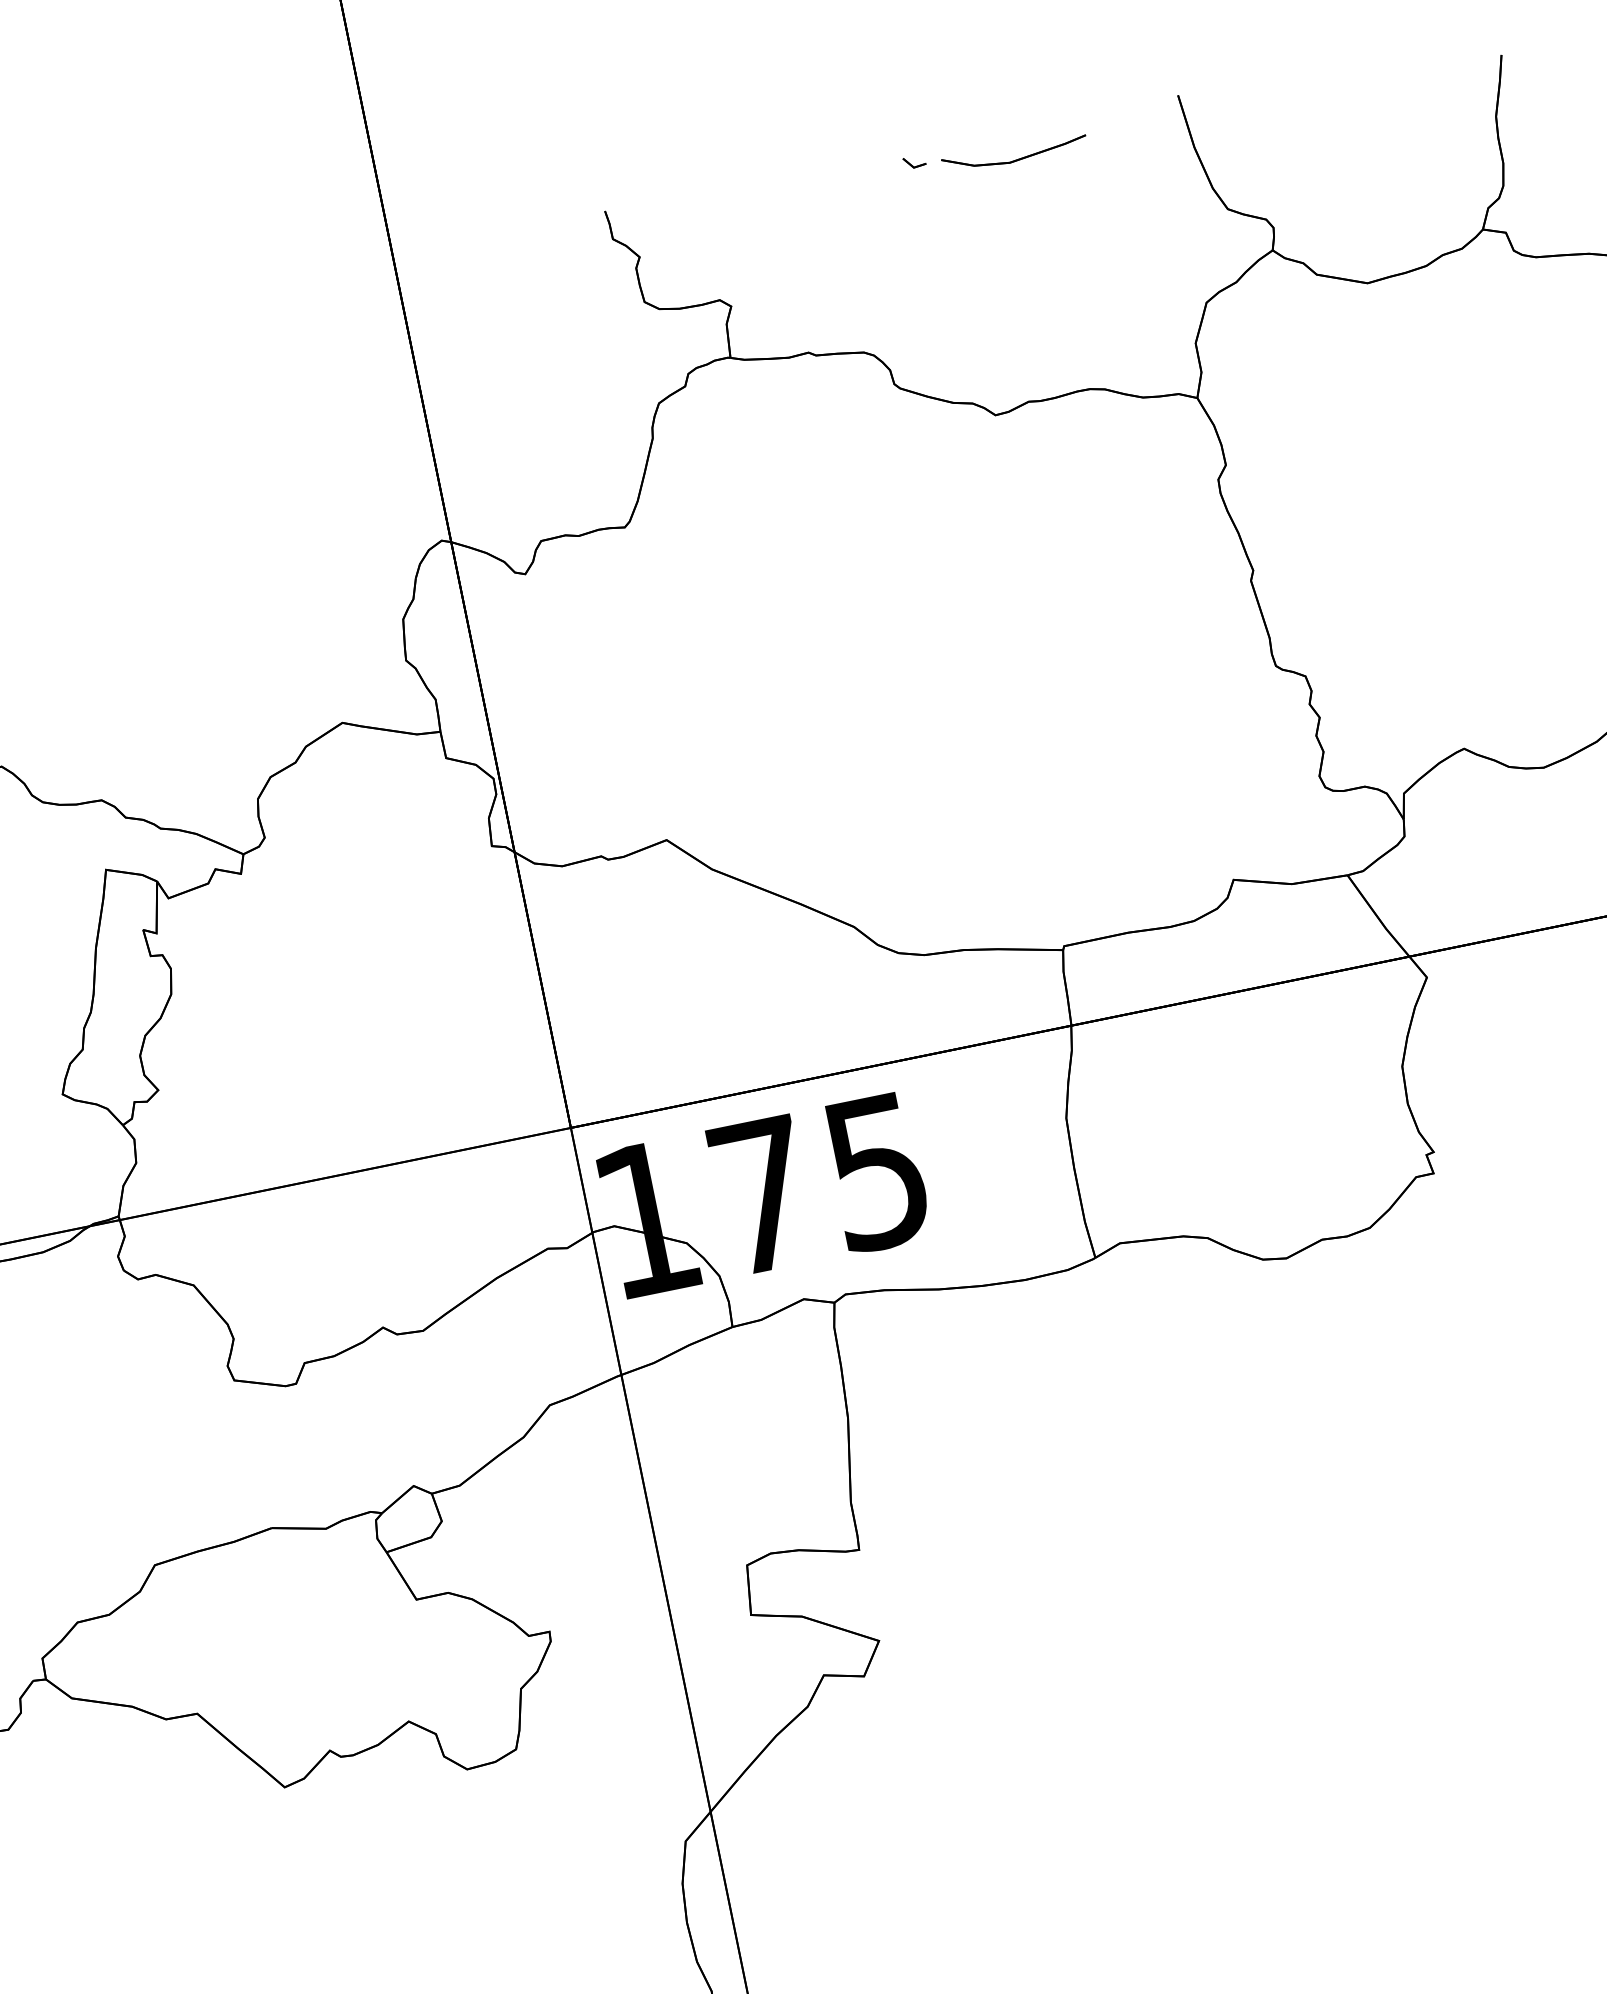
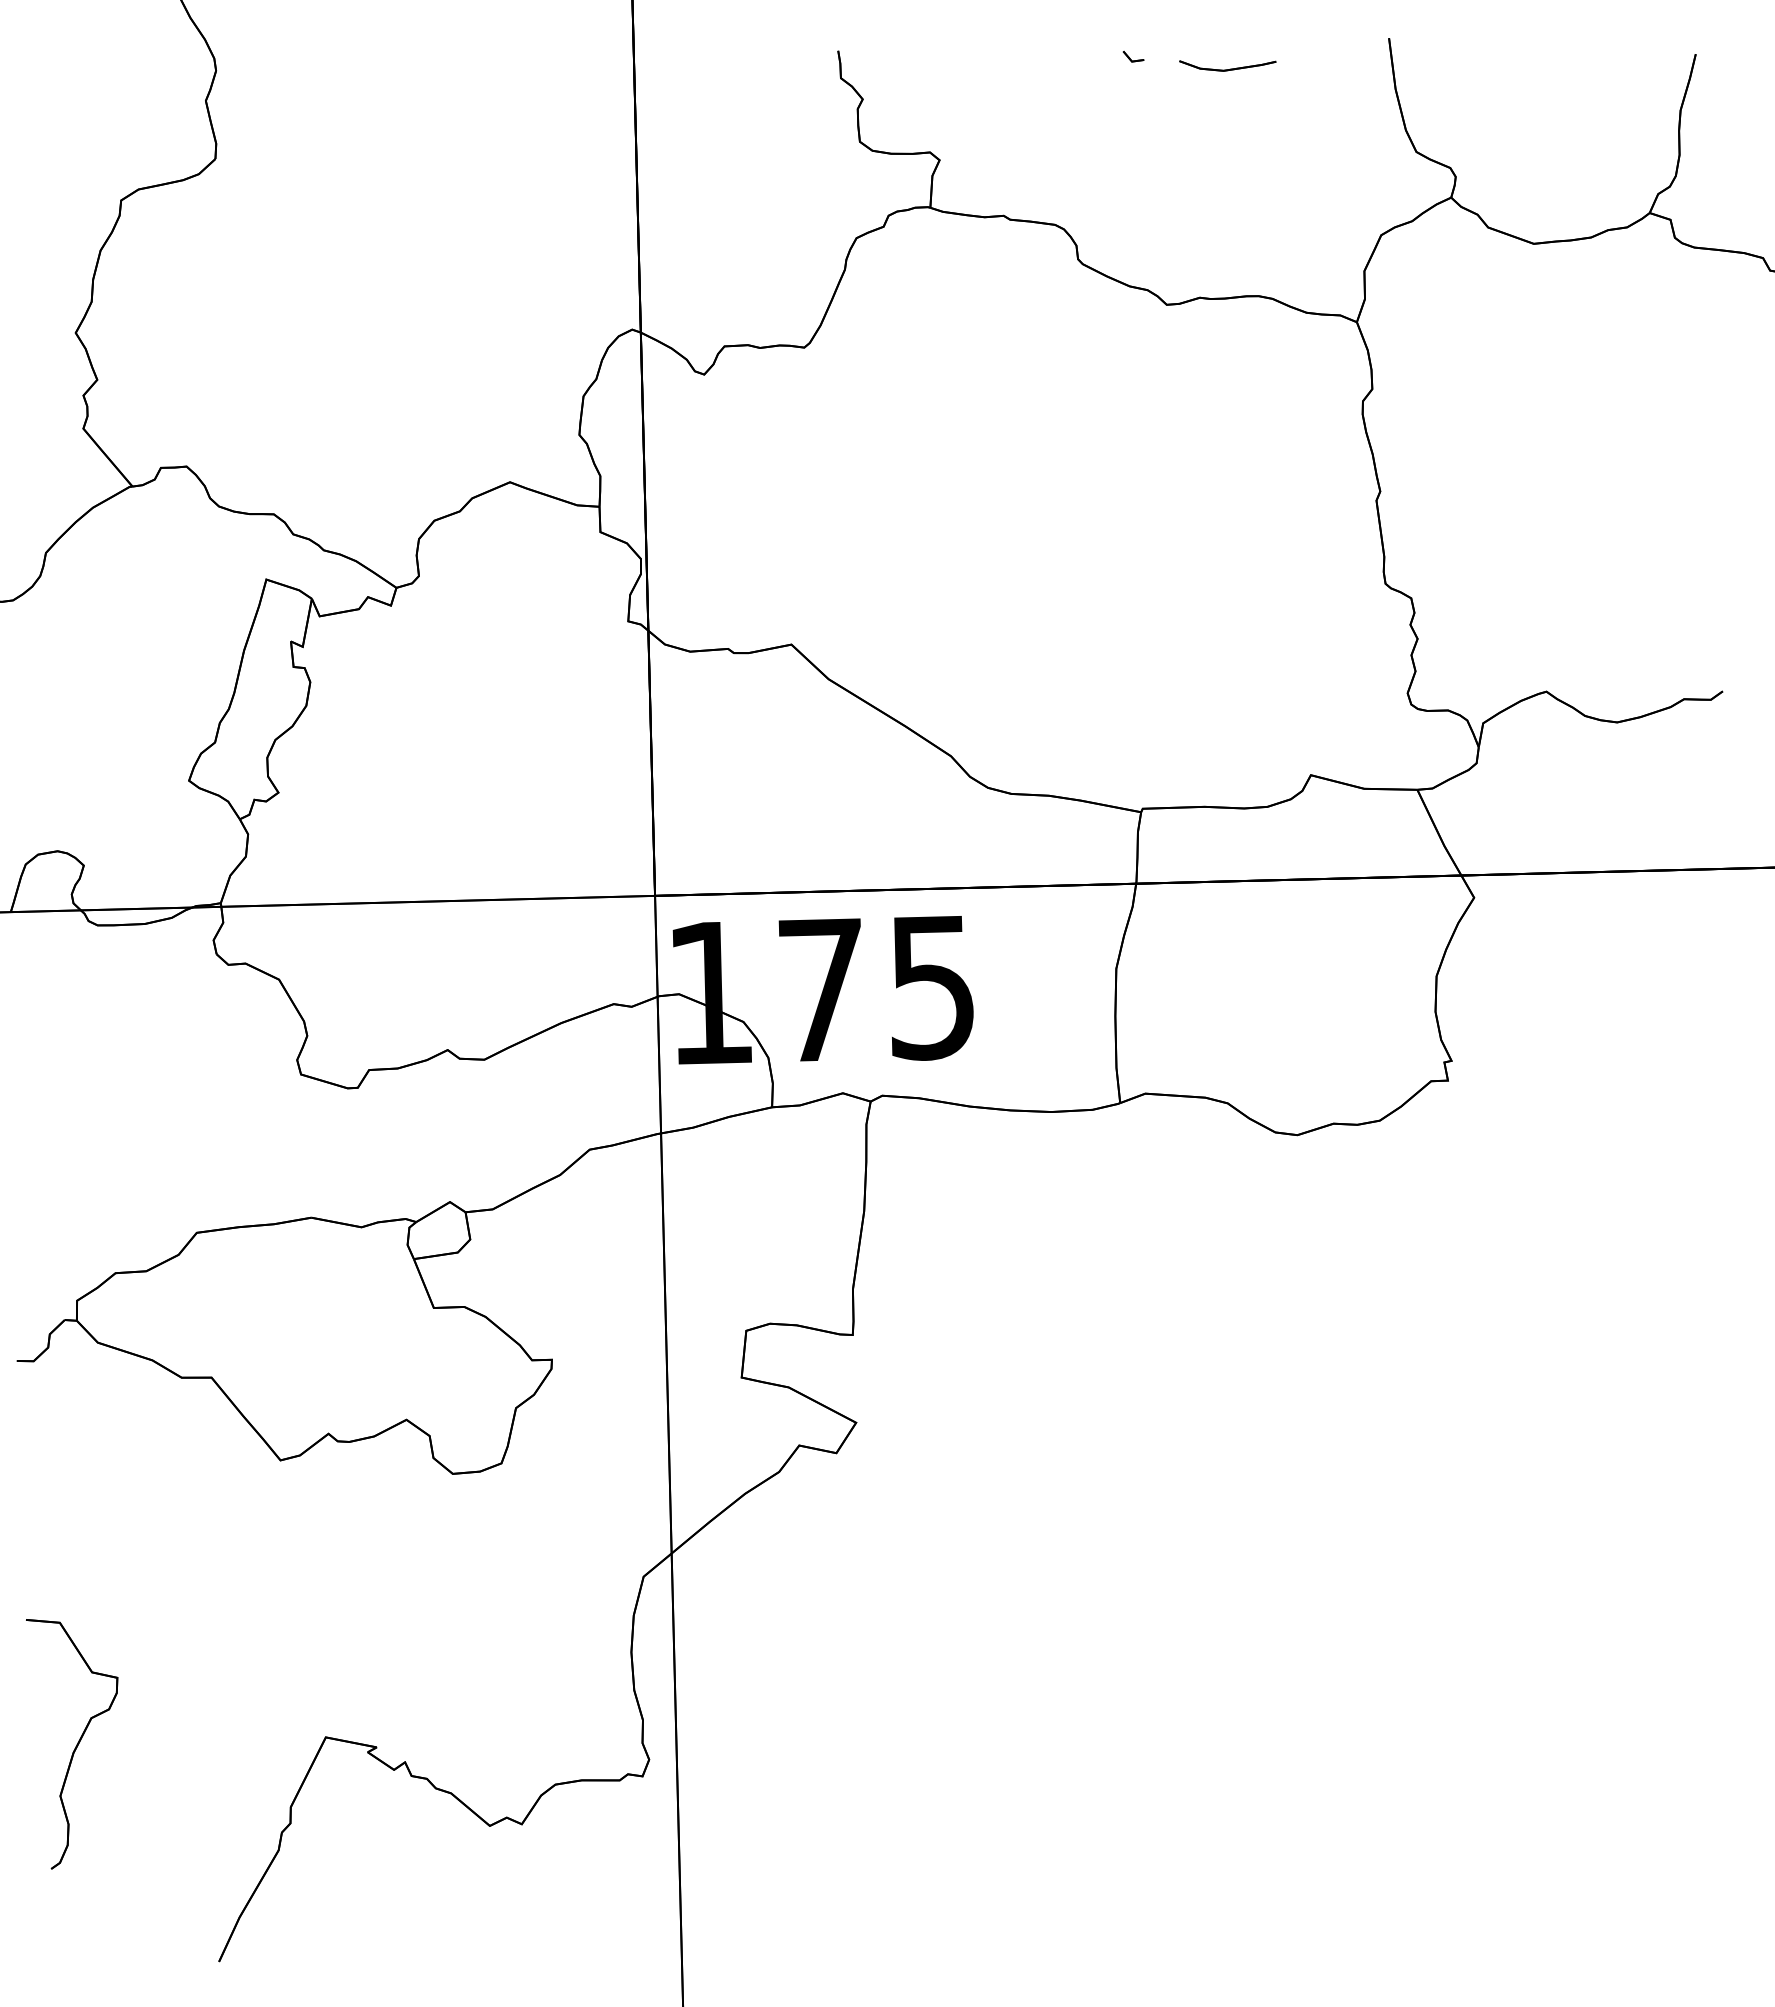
part: (1014, 153) -> (1227, 65), size x0.7

